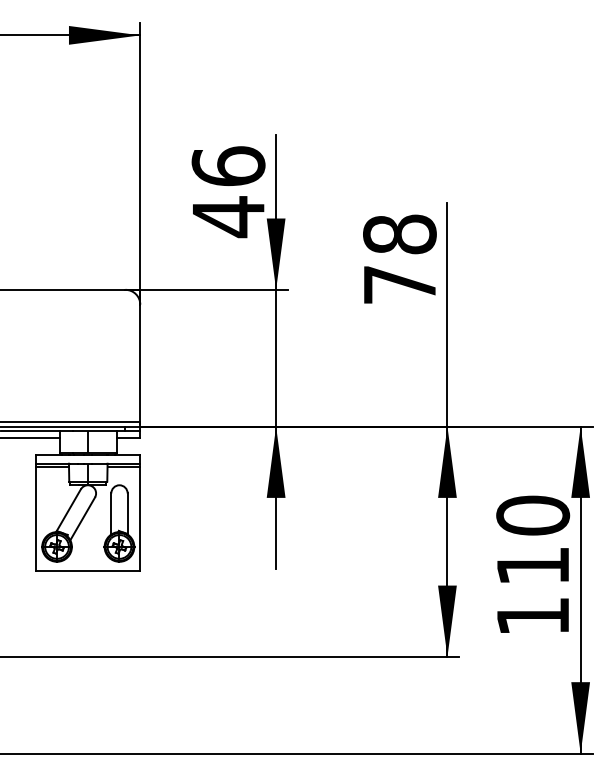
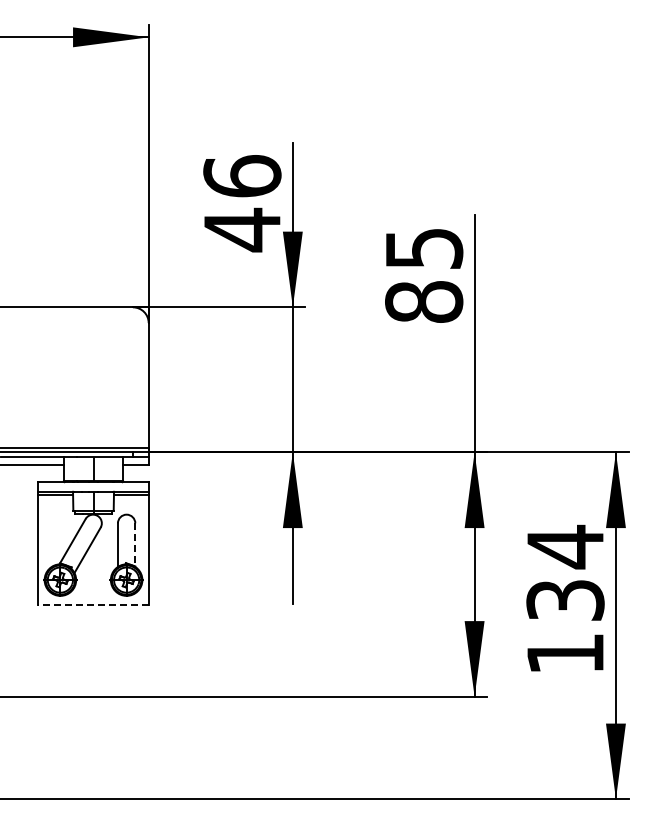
text: (400, 258) -> (424, 274), 78 -> 85
line: (127, 514) -> (135, 545), solid -> dashed
text: (533, 539) -> (565, 572), 110 -> 134
line: (88, 570) -> (93, 605), solid -> dashed

